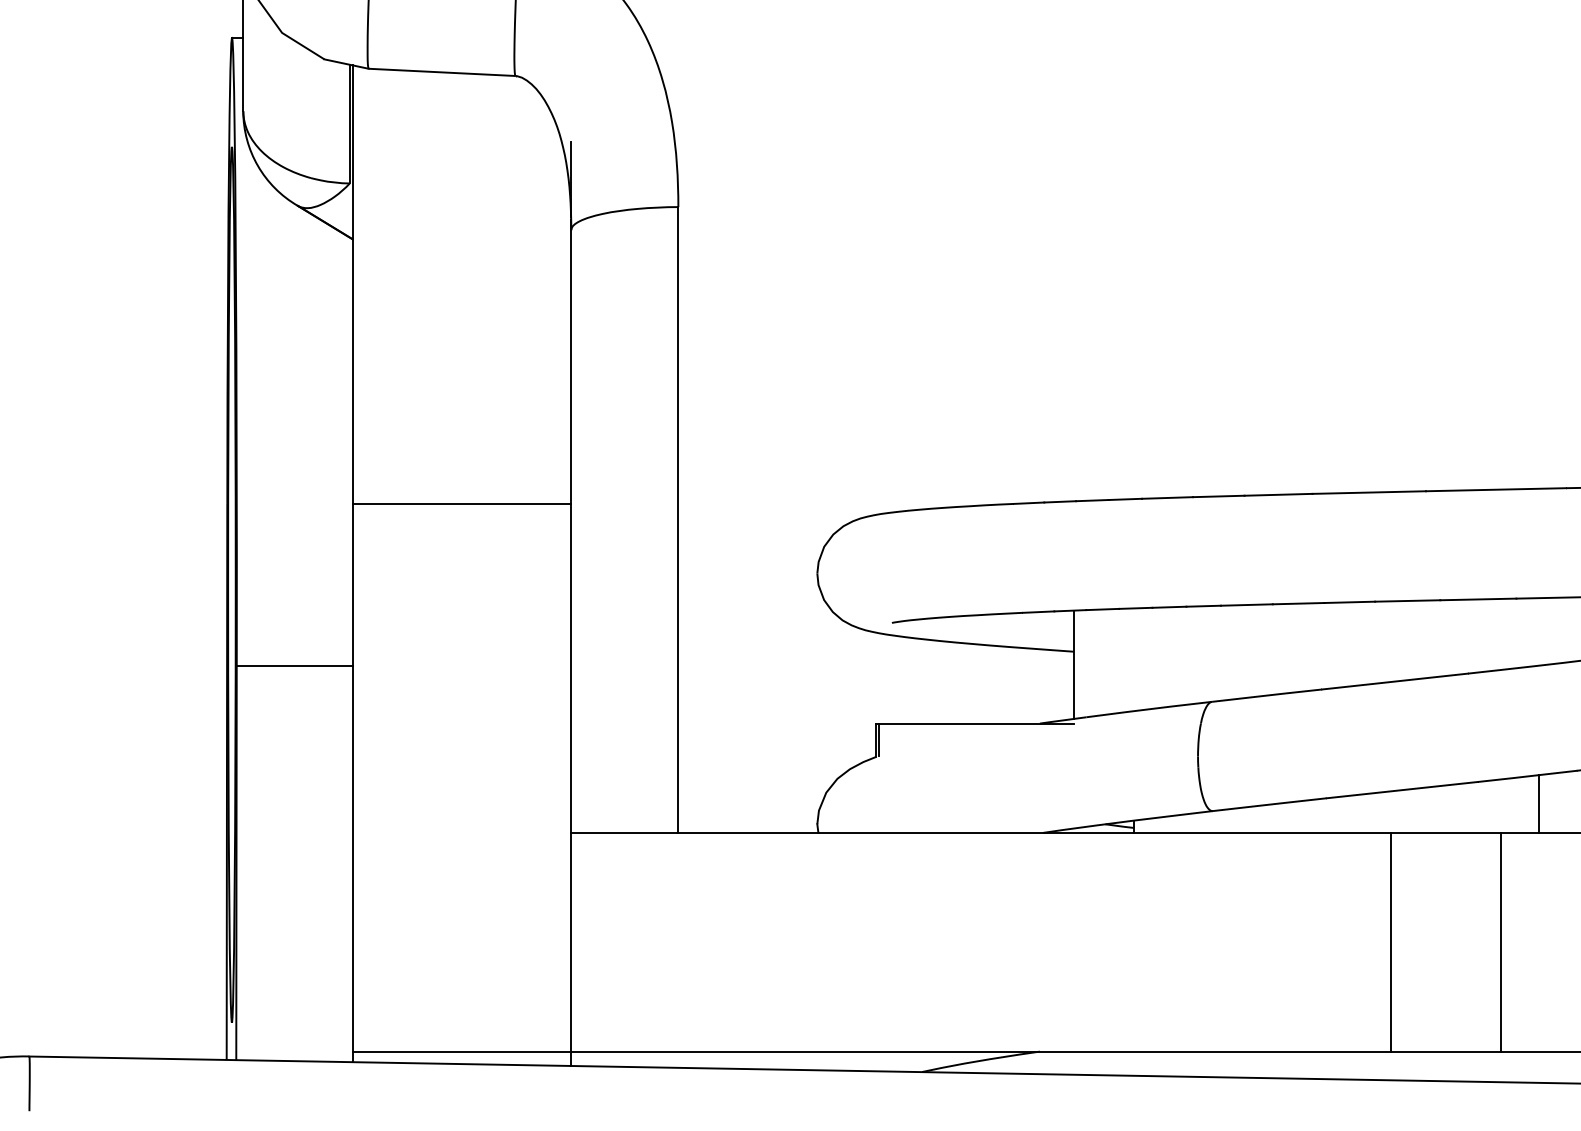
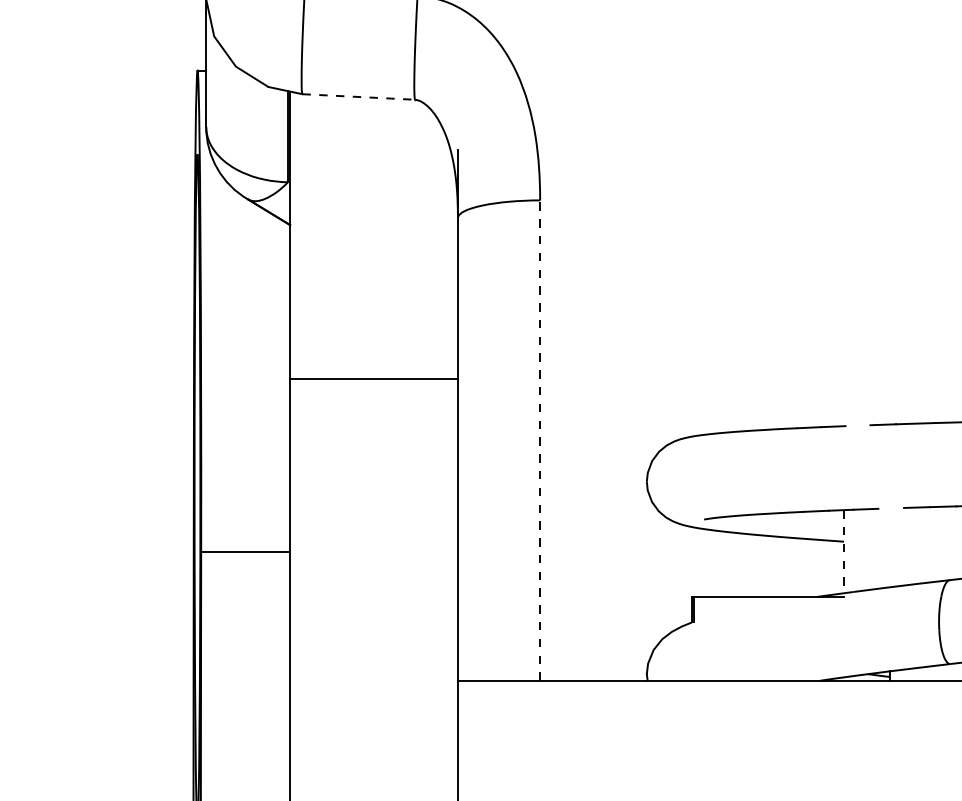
line: (443, 72) -> (359, 97), solid -> dashed
line: (1092, 500) -> (858, 425), removed
line: (461, 503) -> (373, 378), moved
line: (678, 520) -> (540, 440), solid -> dashed
line: (1135, 607) -> (891, 507), removed
line: (1074, 665) -> (844, 552), solid -> dashed

